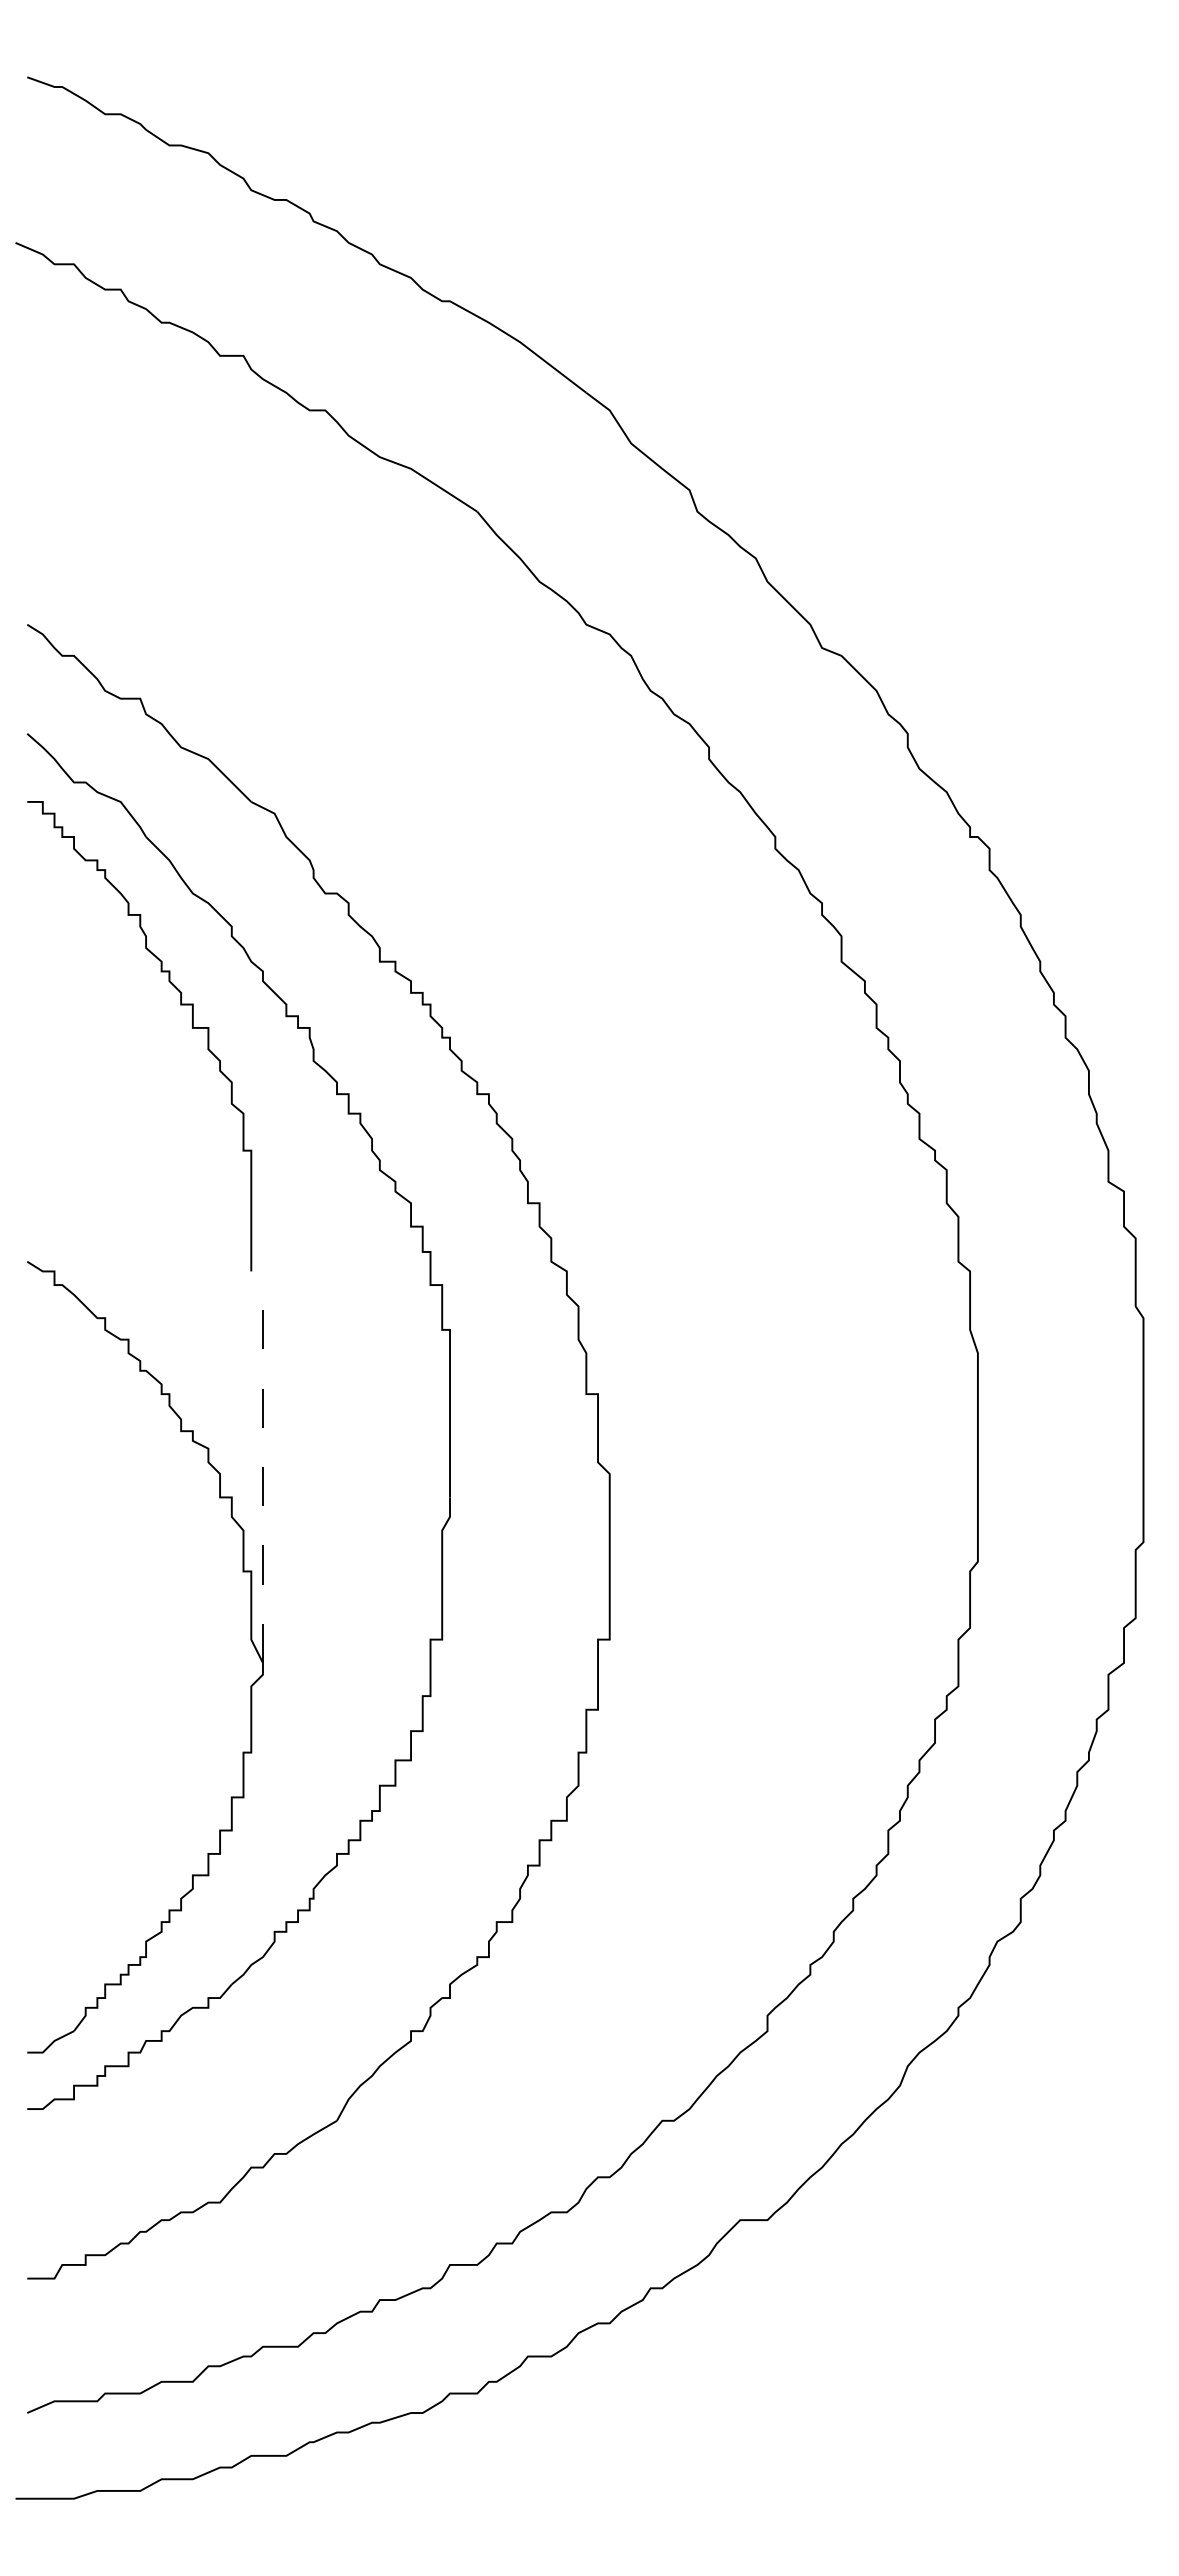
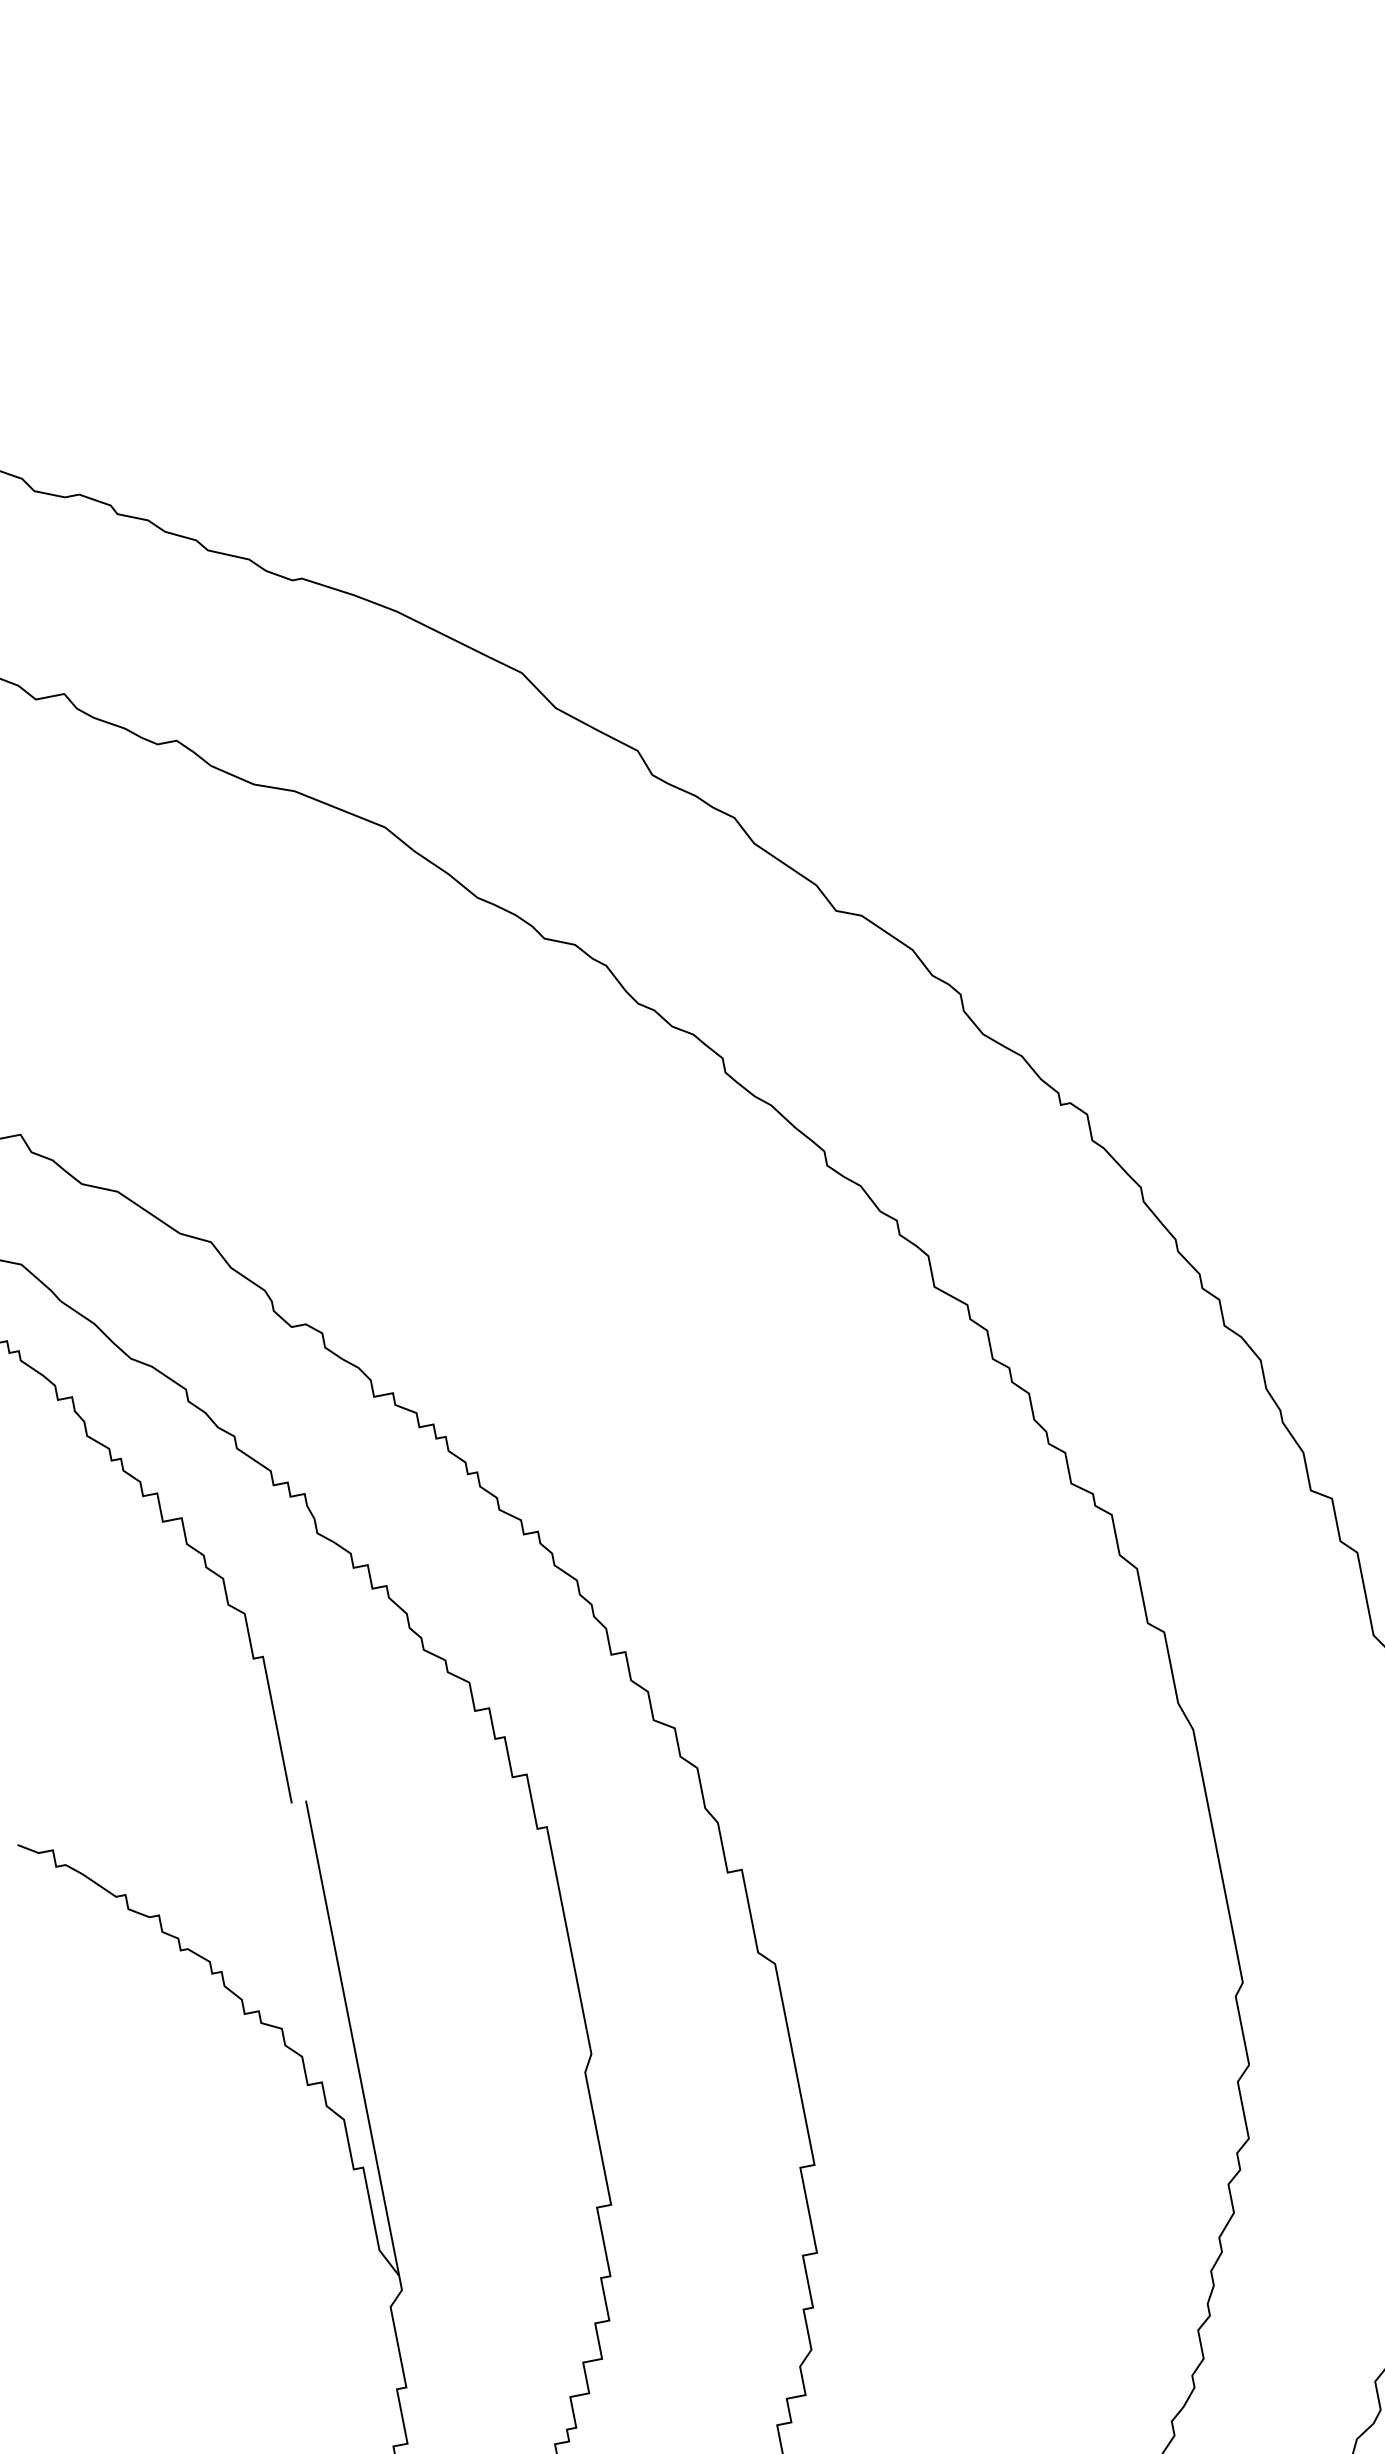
line: (262, 1467) -> (352, 2038), dashed -> solid

